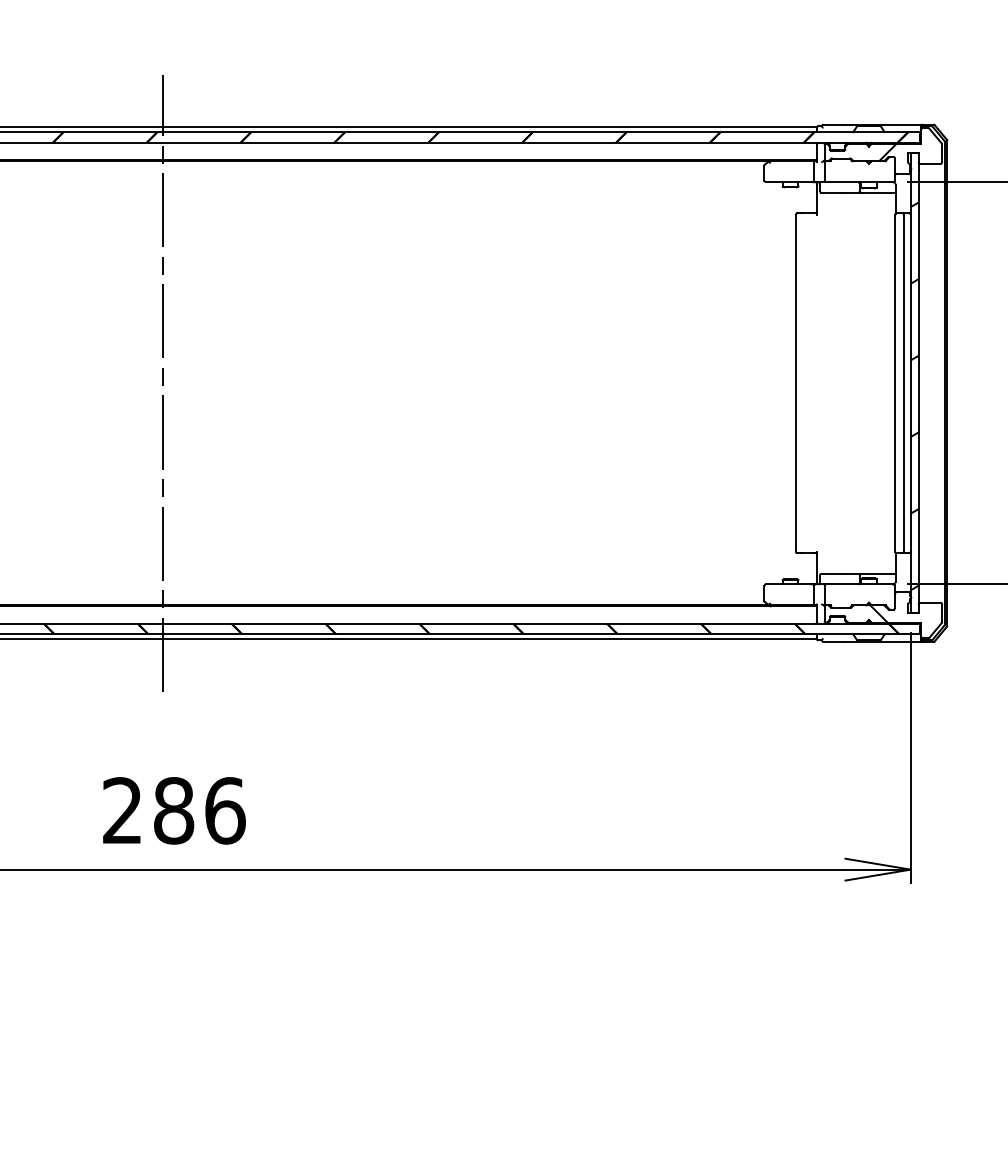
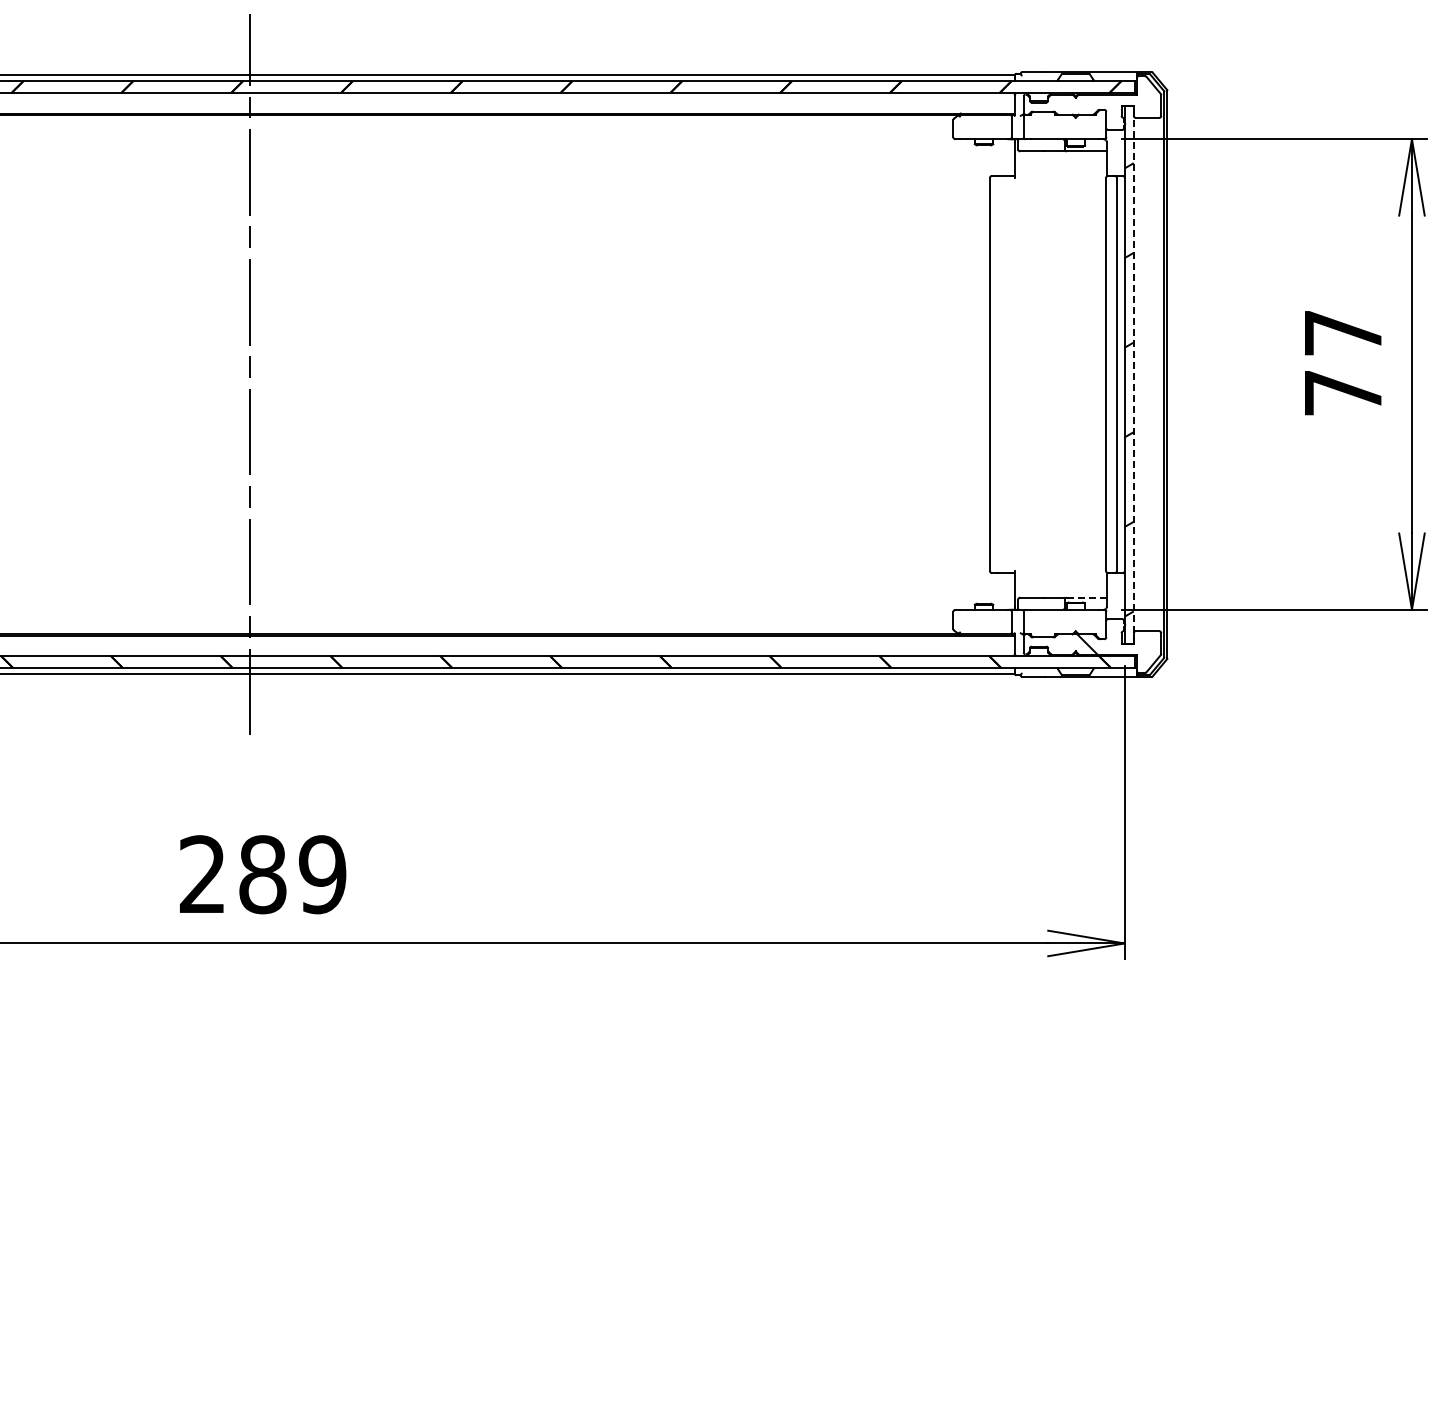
hatch: (887, 152) -> (1097, 104), removed
line: (918, 383) -> (1133, 374), solid -> dashed
line: (879, 573) -> (1087, 597), solid -> dashed
text: (225, 810) -> (322, 874), 286 -> 289

